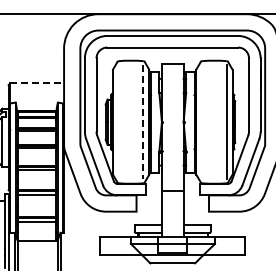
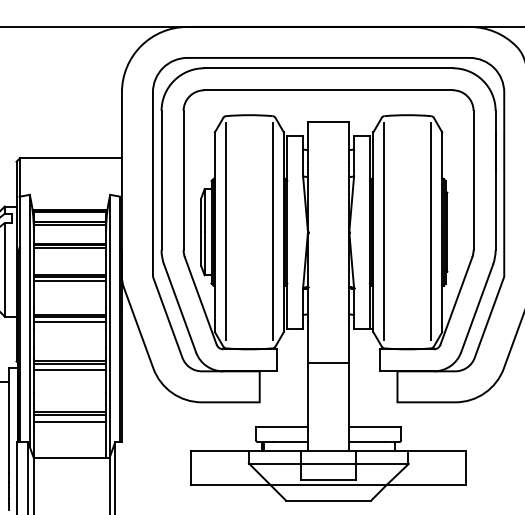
line: (37, 83) -> (71, 158), dashed -> solid
line: (118, 121) -> (225, 230), added
line: (202, 121) -> (385, 230), added
line: (143, 122) -> (272, 232), dashed -> solid

